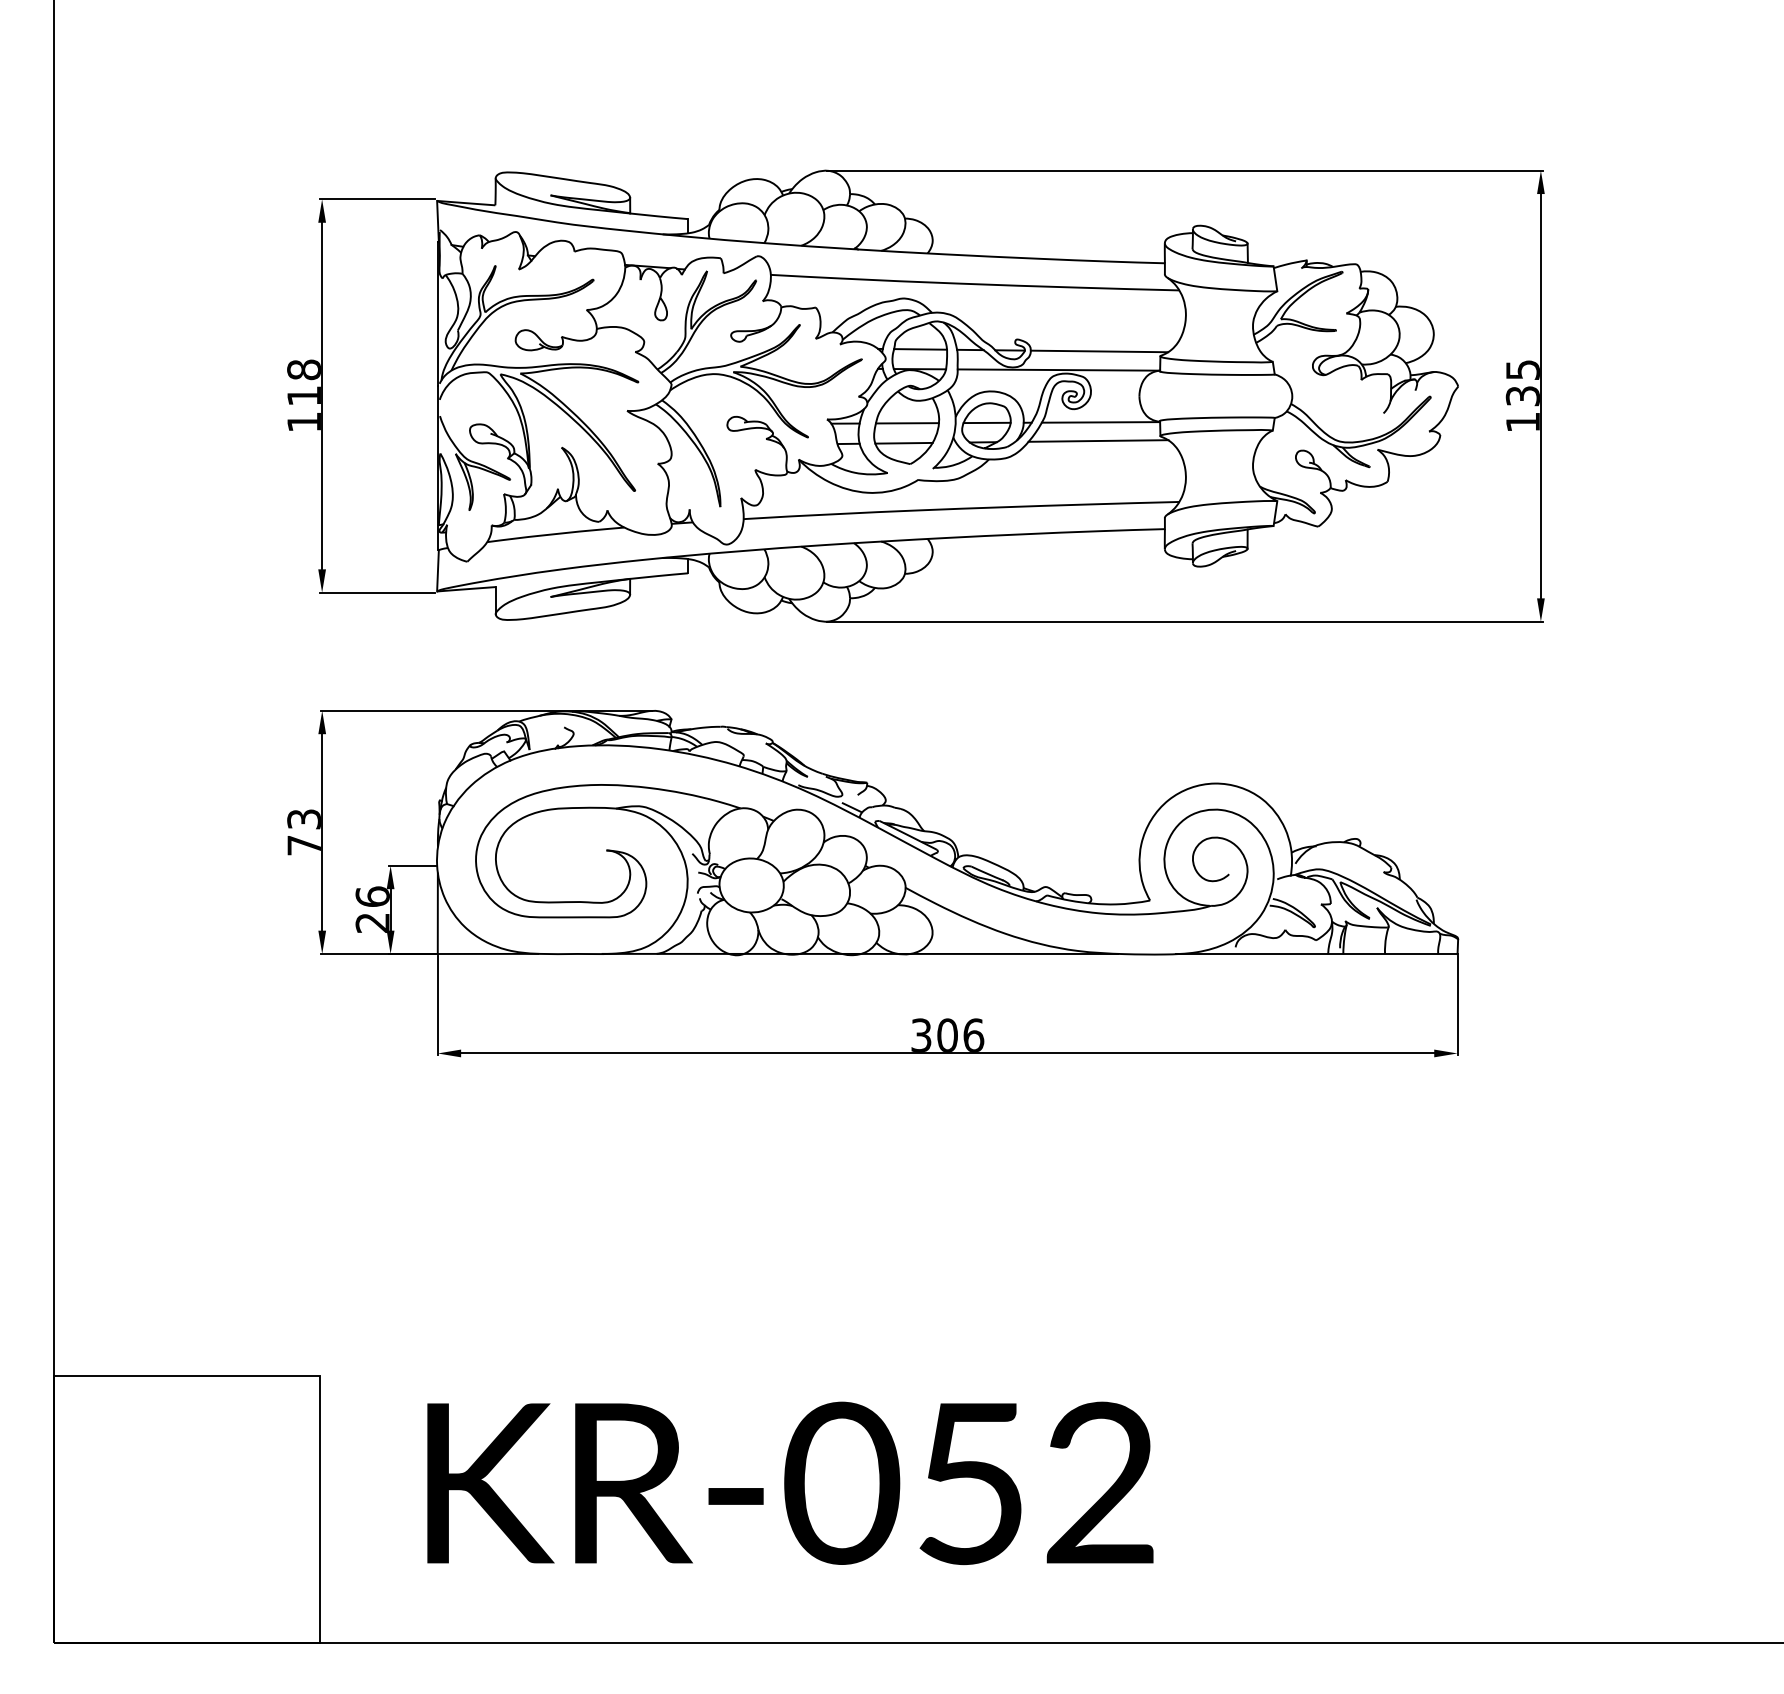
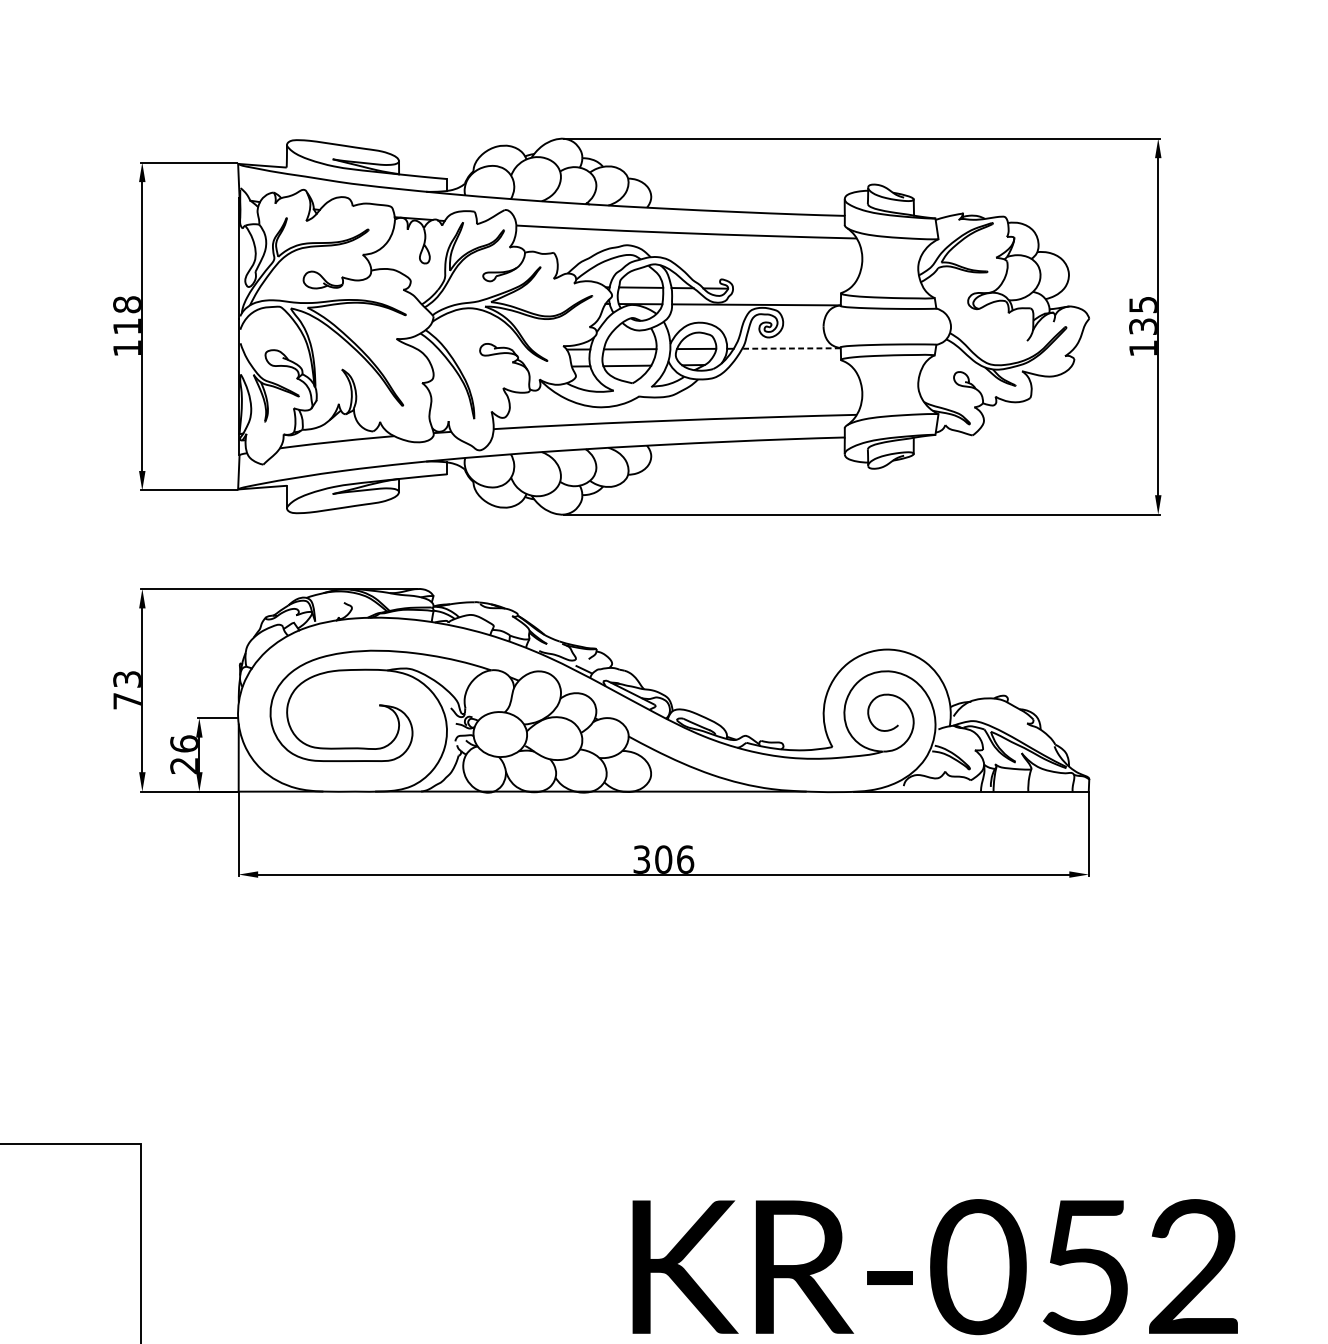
line: (1099, 351) -> (790, 289), removed
line: (1100, 422) -> (791, 348), solid -> dashed
line: (1098, 440) -> (789, 363), removed
text: (790, 1483) -> (935, 1267), moved

